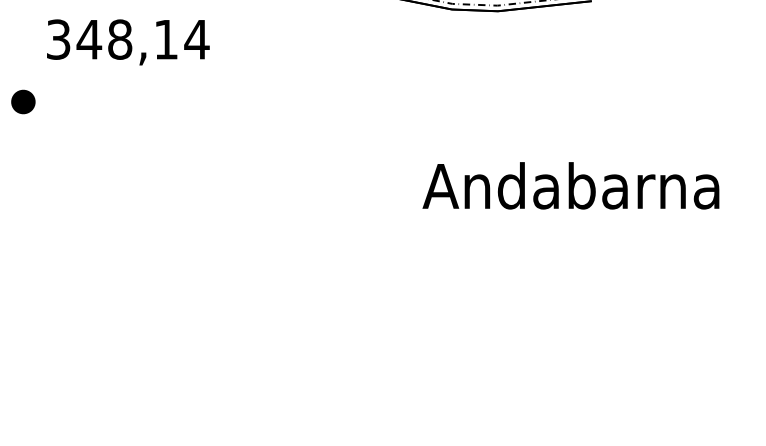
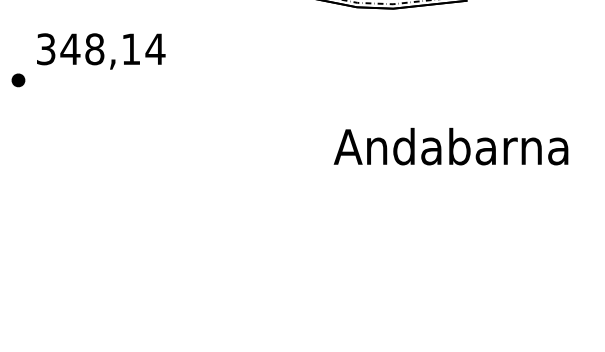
text: (128, 42) -> (101, 51), moved
part: (23, 101) -> (18, 79), size x0.71

